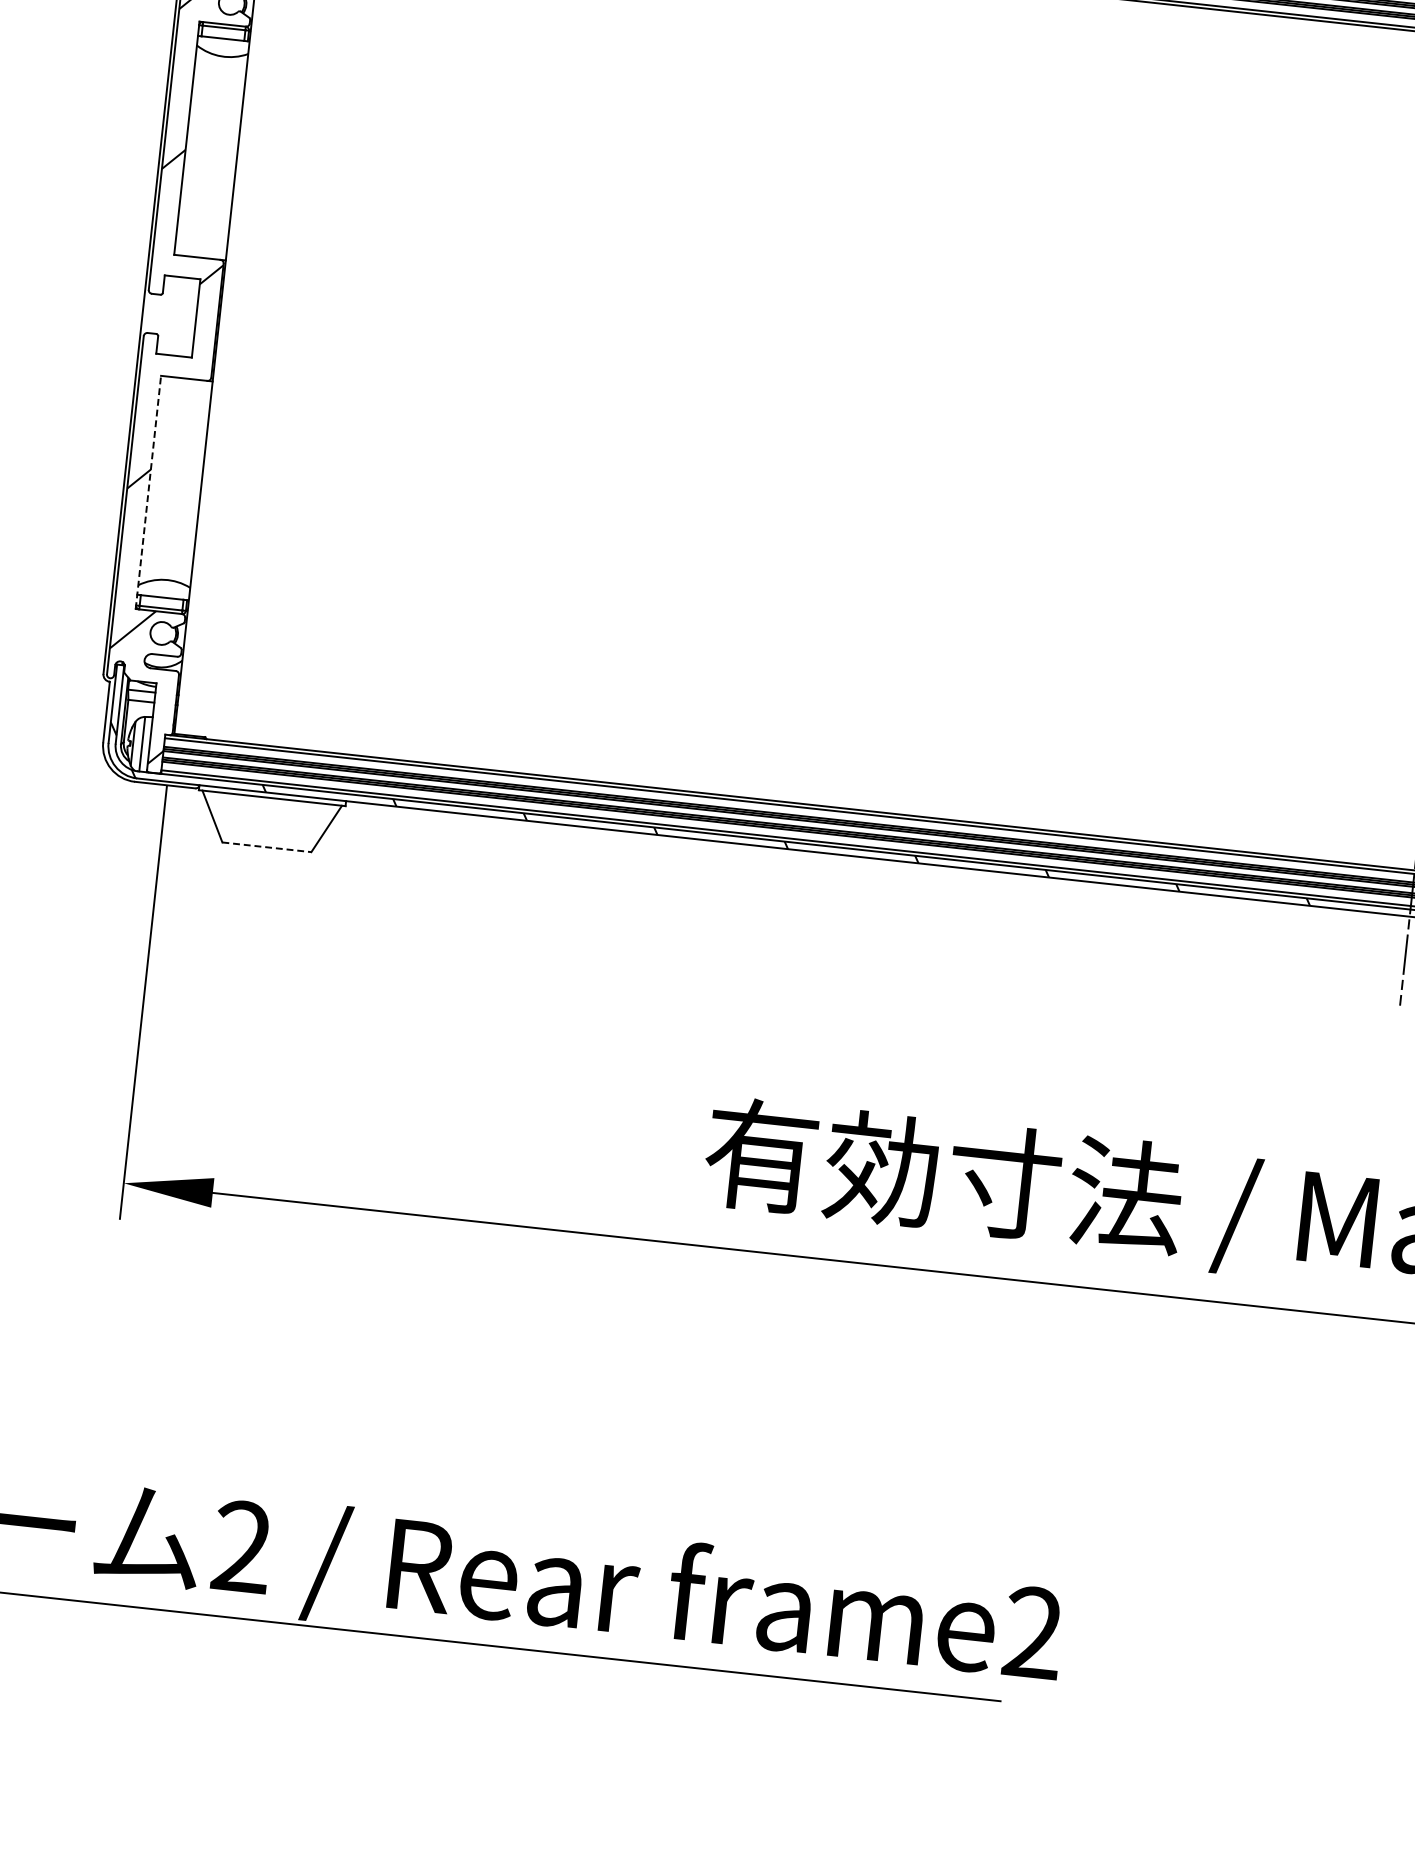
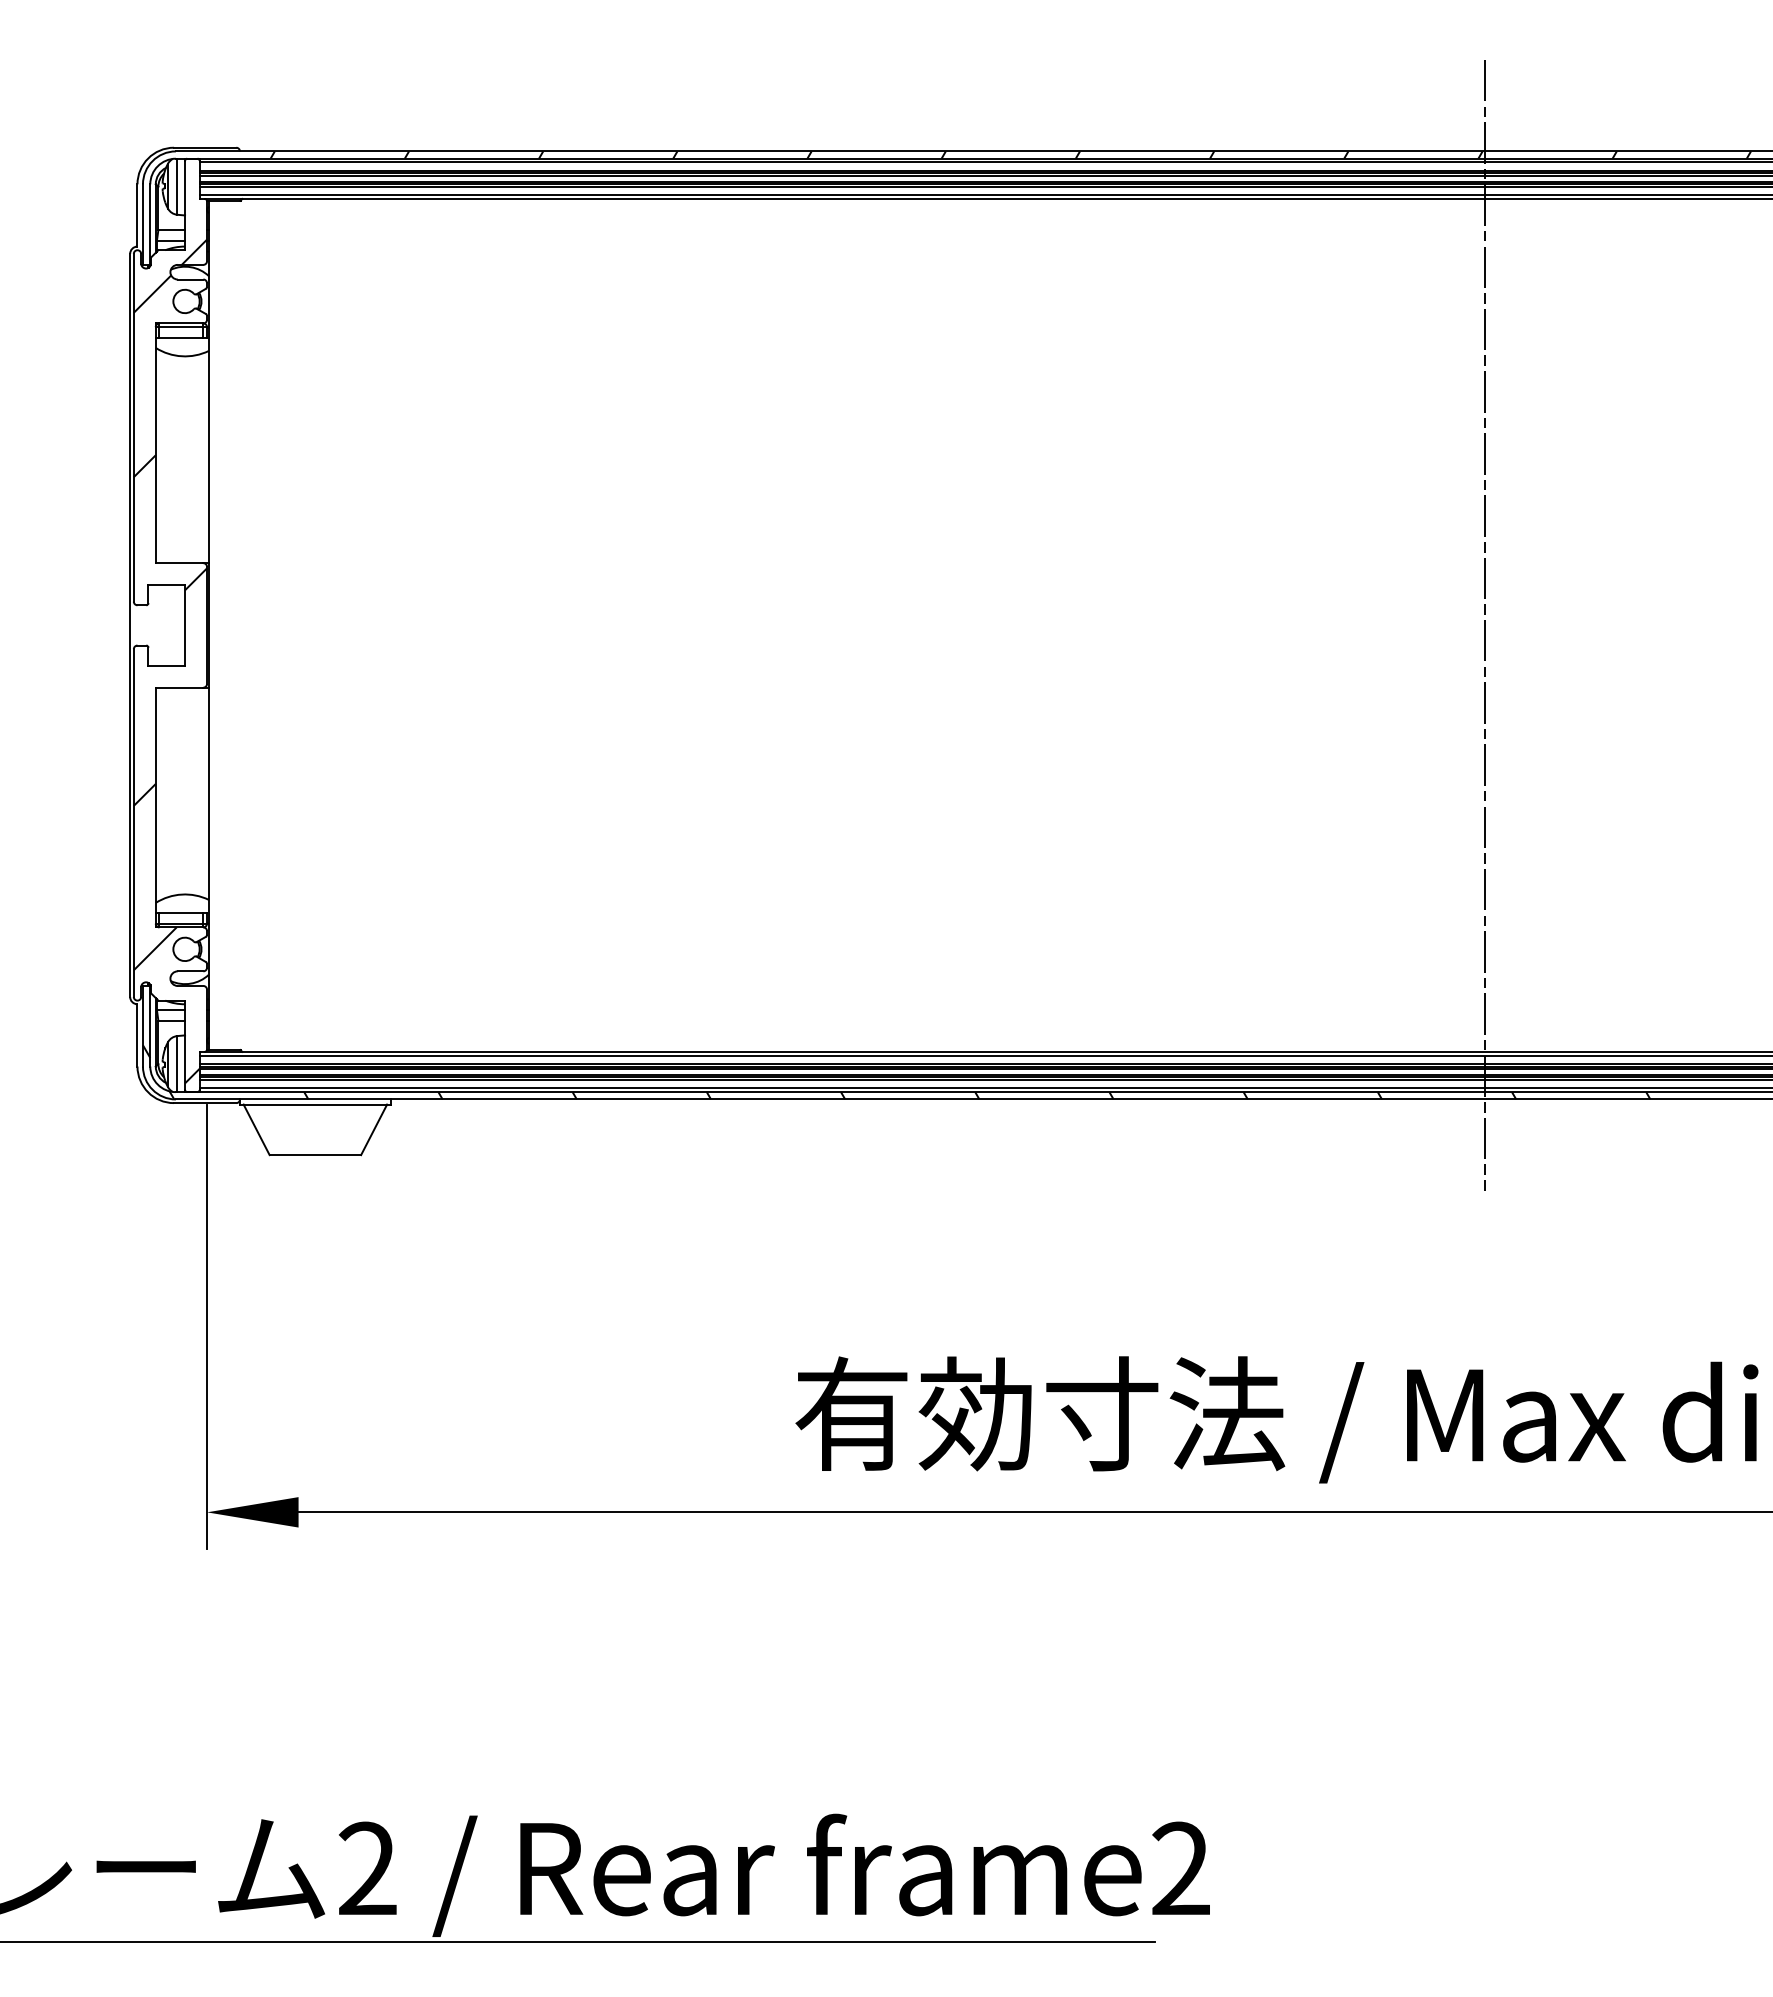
line: (148, 492) -> (155, 807), dashed -> solid
line: (266, 847) -> (315, 1155), dashed -> solid

